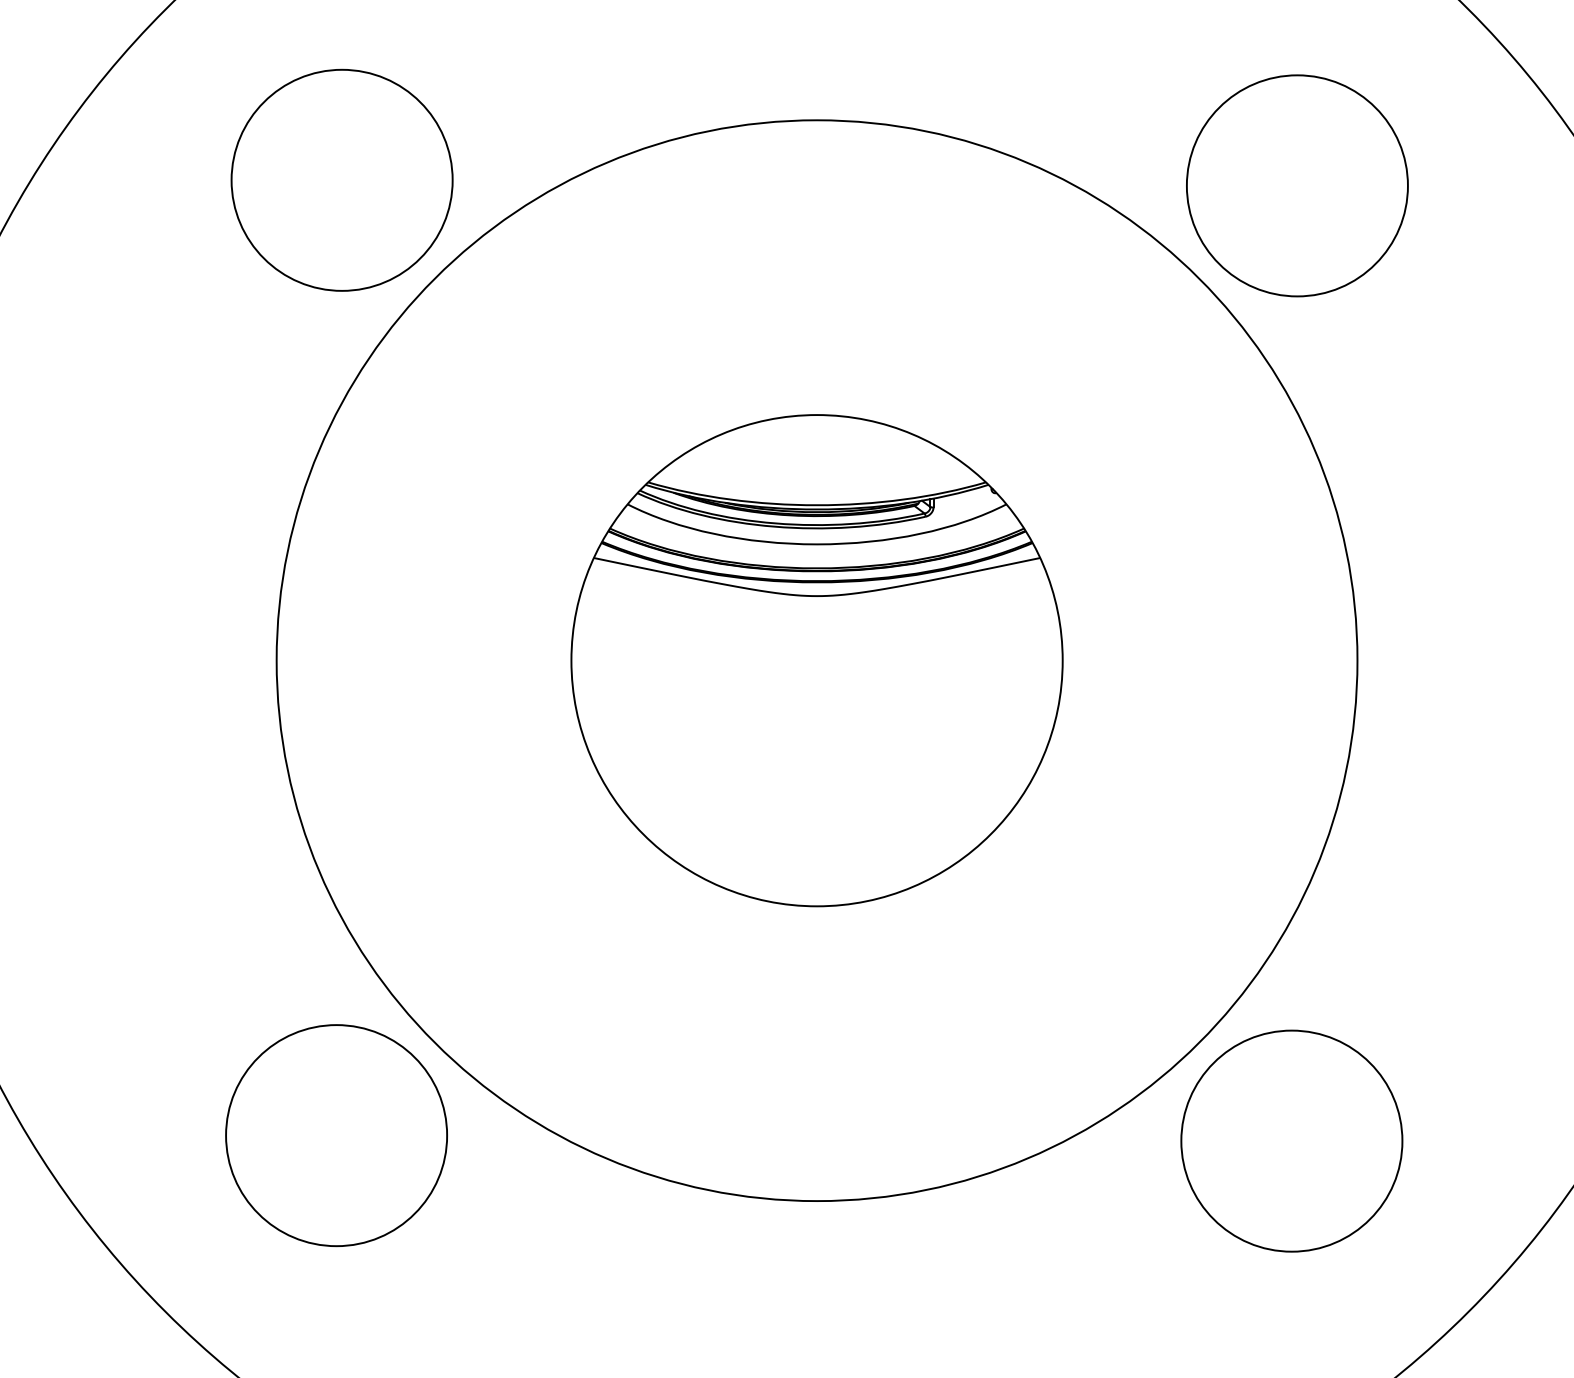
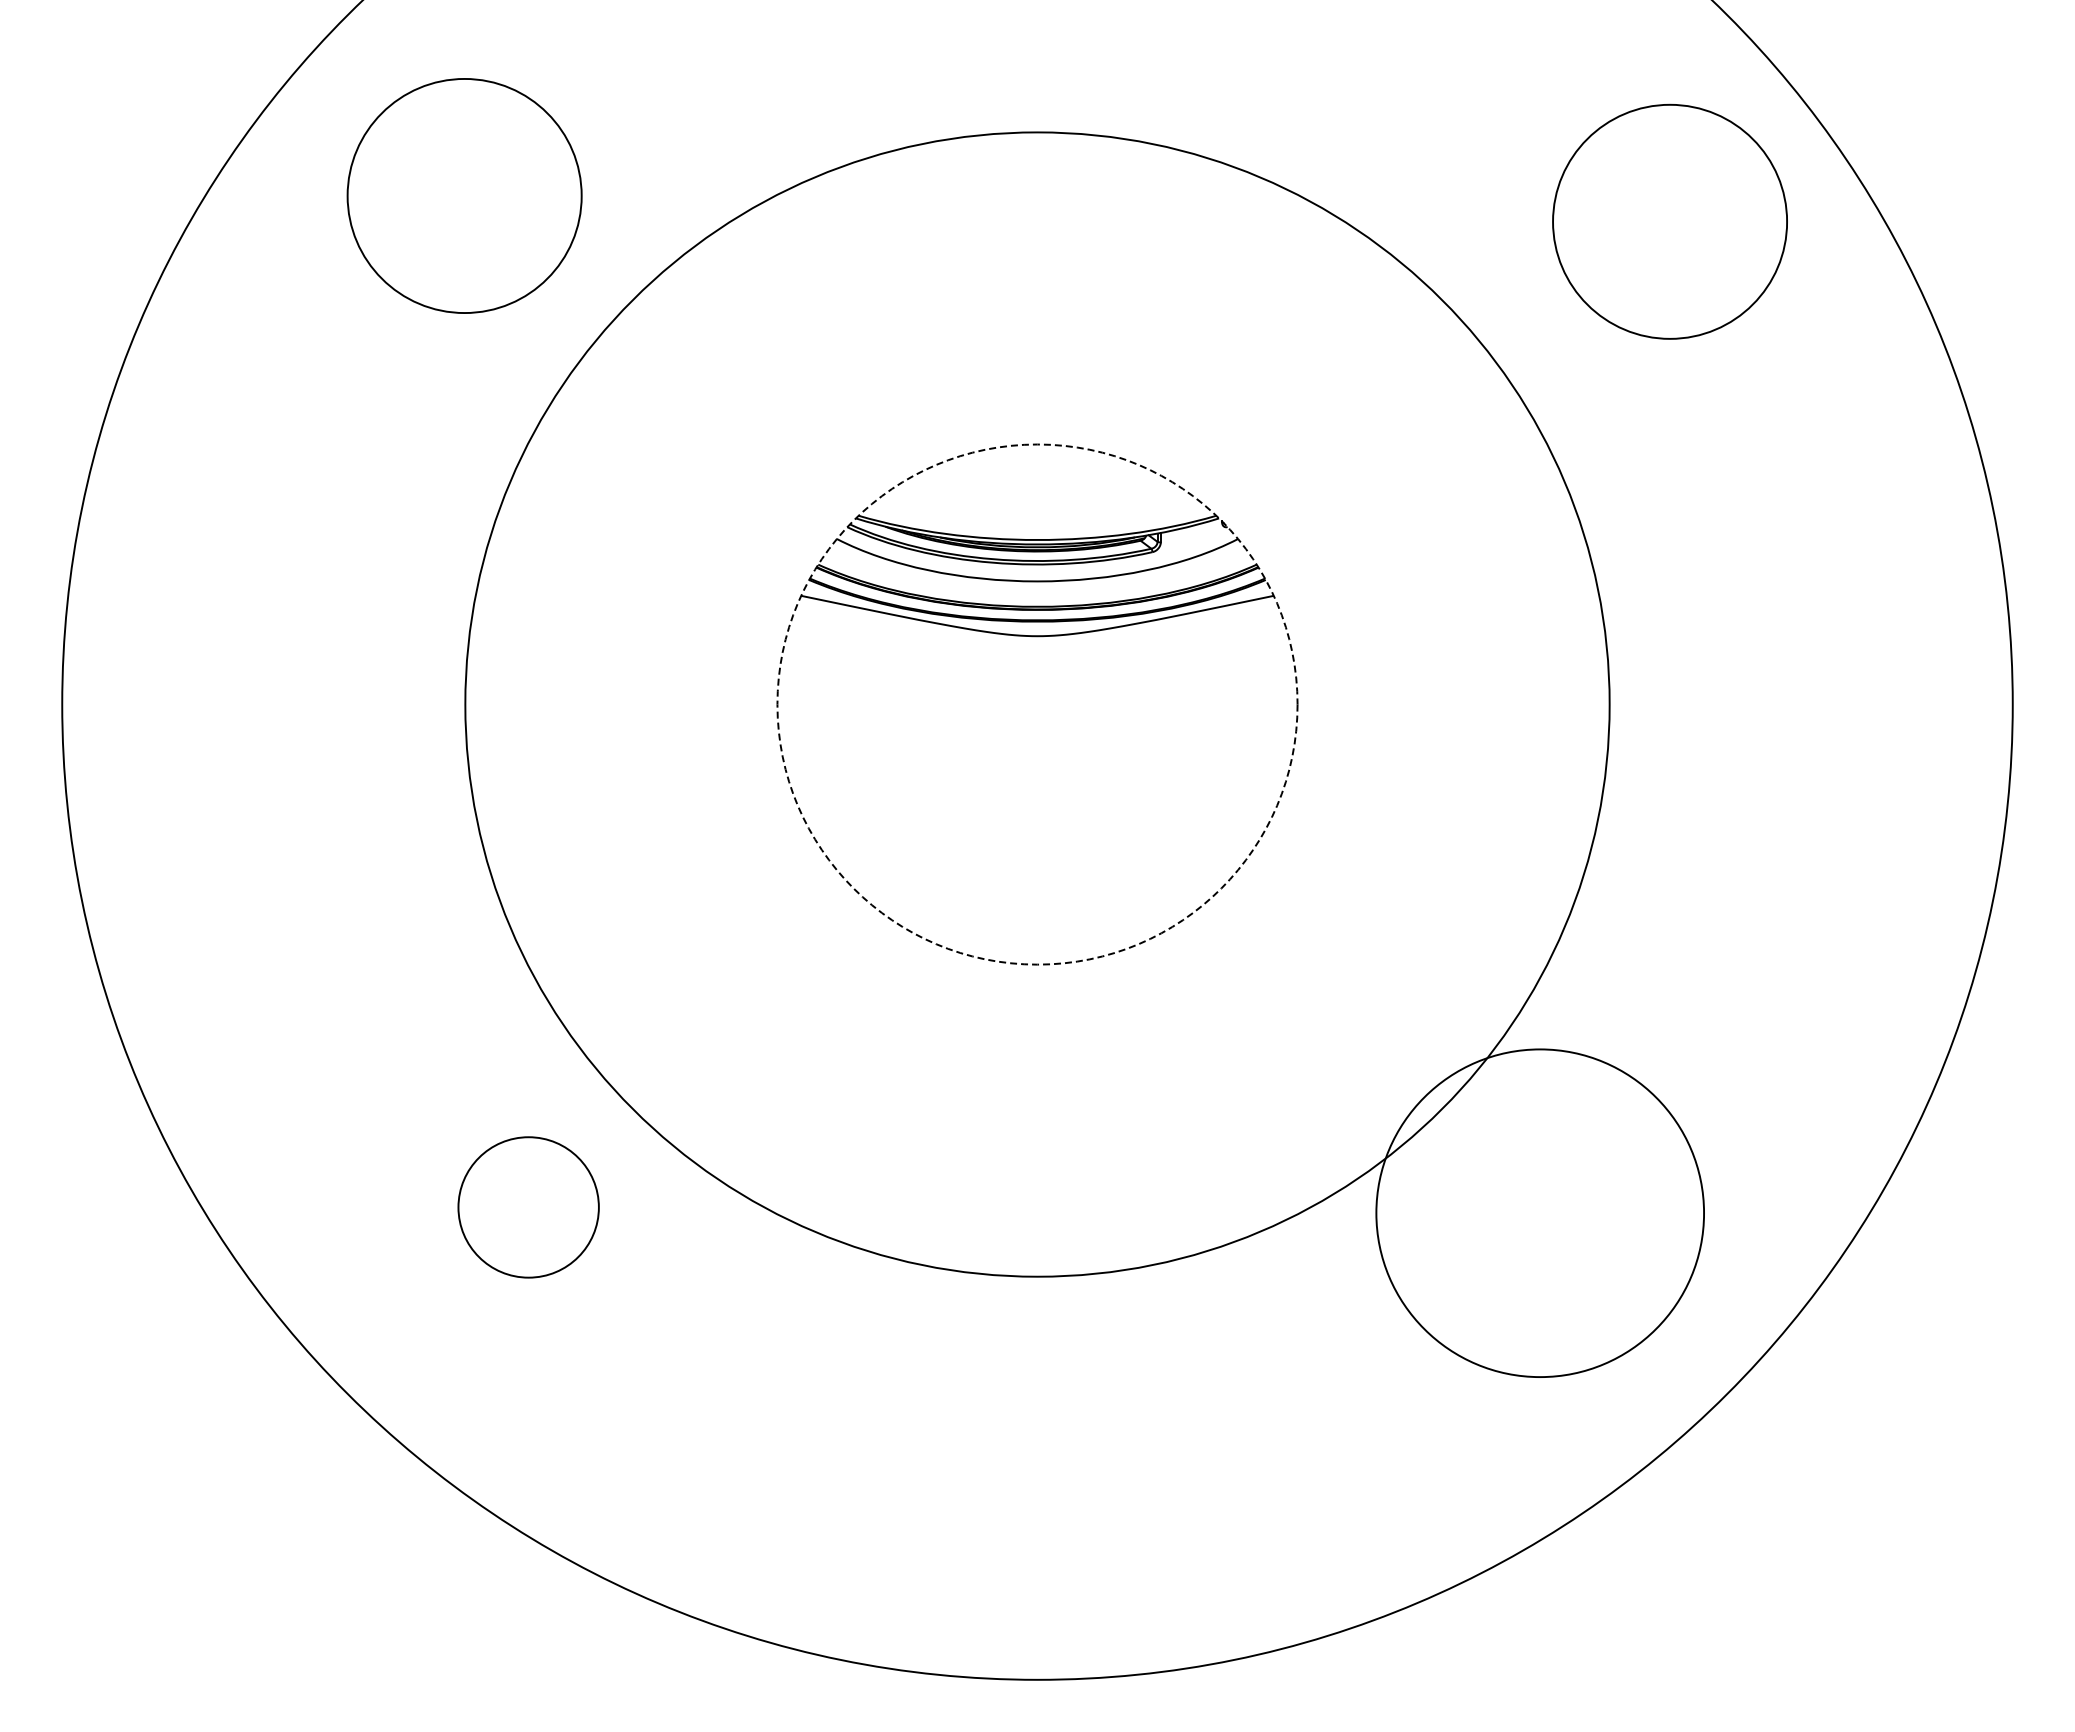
circle: (341, 179) -> (464, 195), moved
circle: (1296, 185) -> (1669, 221), moved
circle: (817, 660) -> (1037, 704), solid -> dashed
circle: (336, 1135) -> (528, 1207), size x0.6
circle: (1292, 1141) -> (1540, 1213), size x1.4

